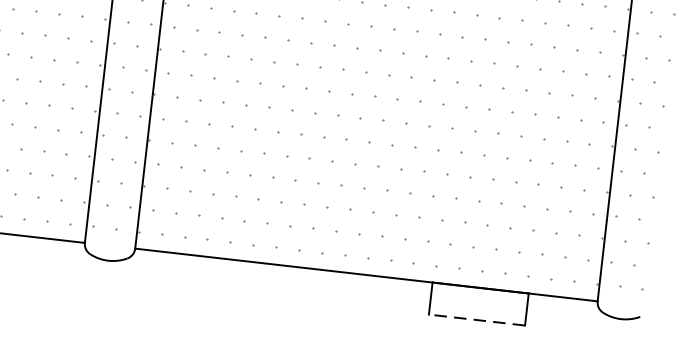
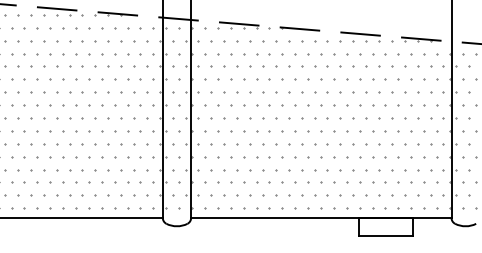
line: (476, 319) -> (385, 235), dashed -> solid

